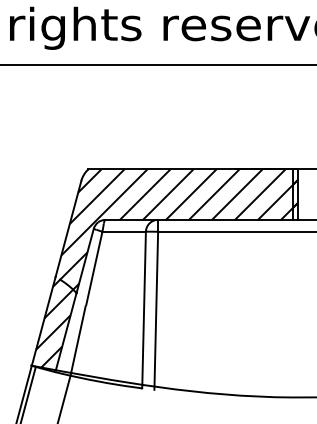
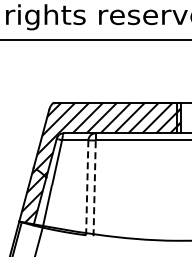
line: (144, 309) -> (87, 187), solid -> dashed
line: (156, 311) -> (94, 188), solid -> dashed

